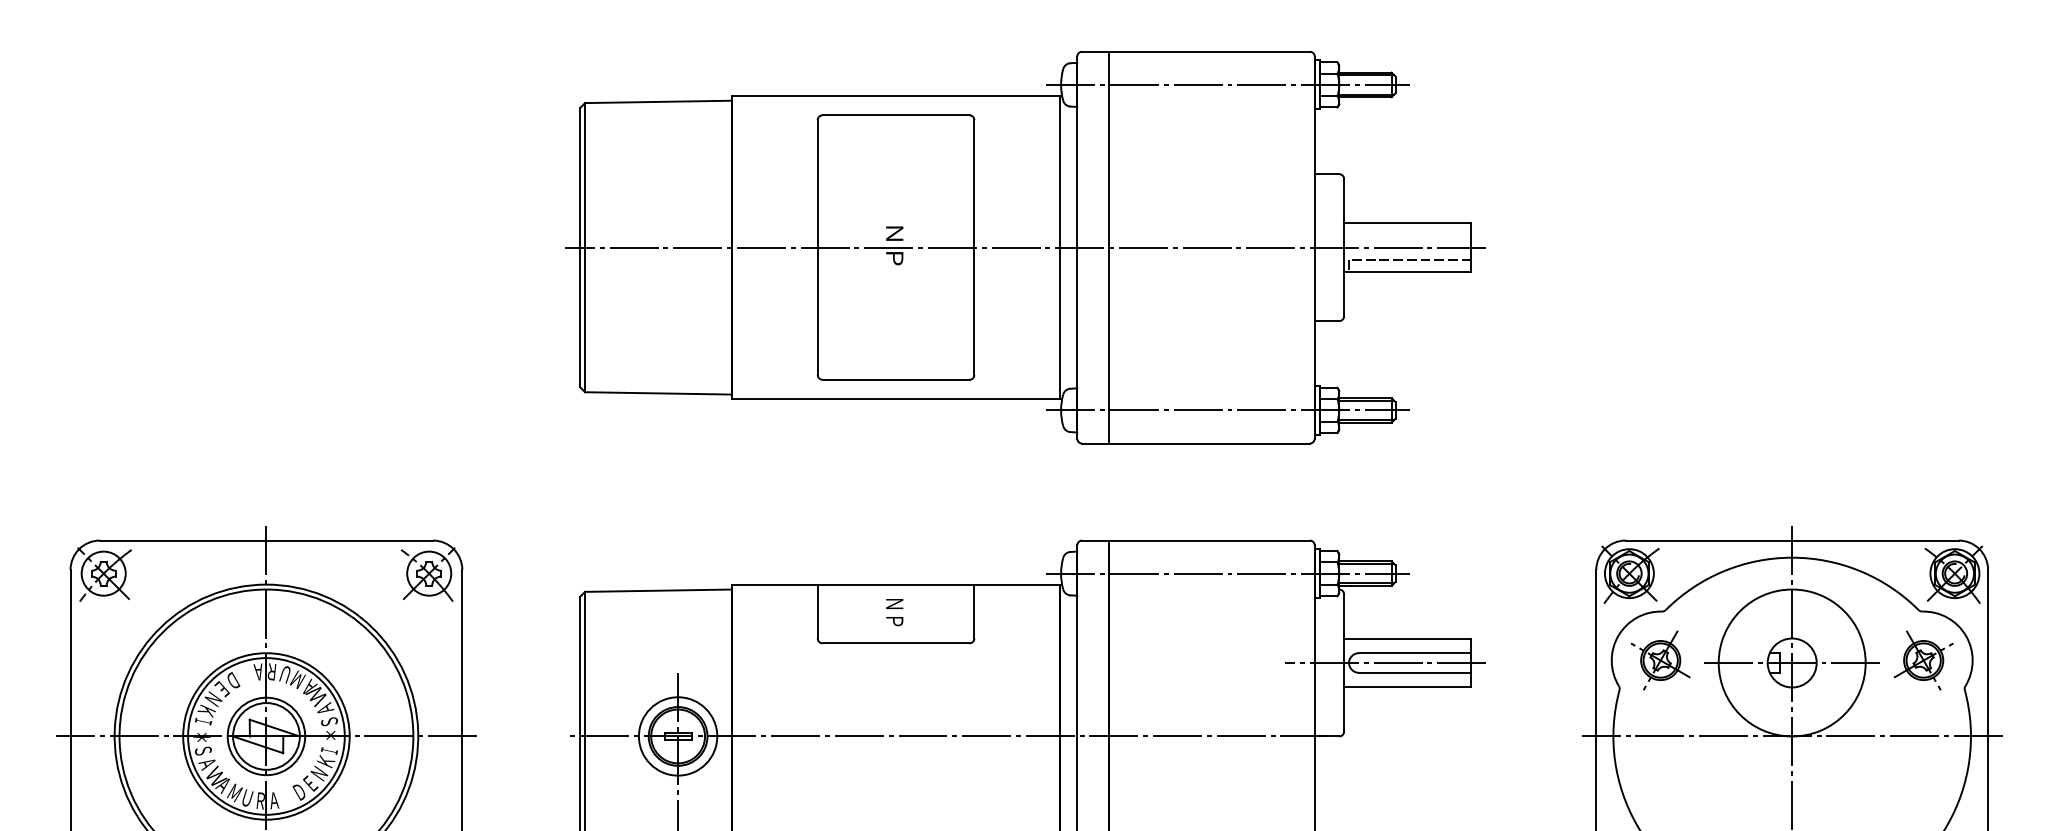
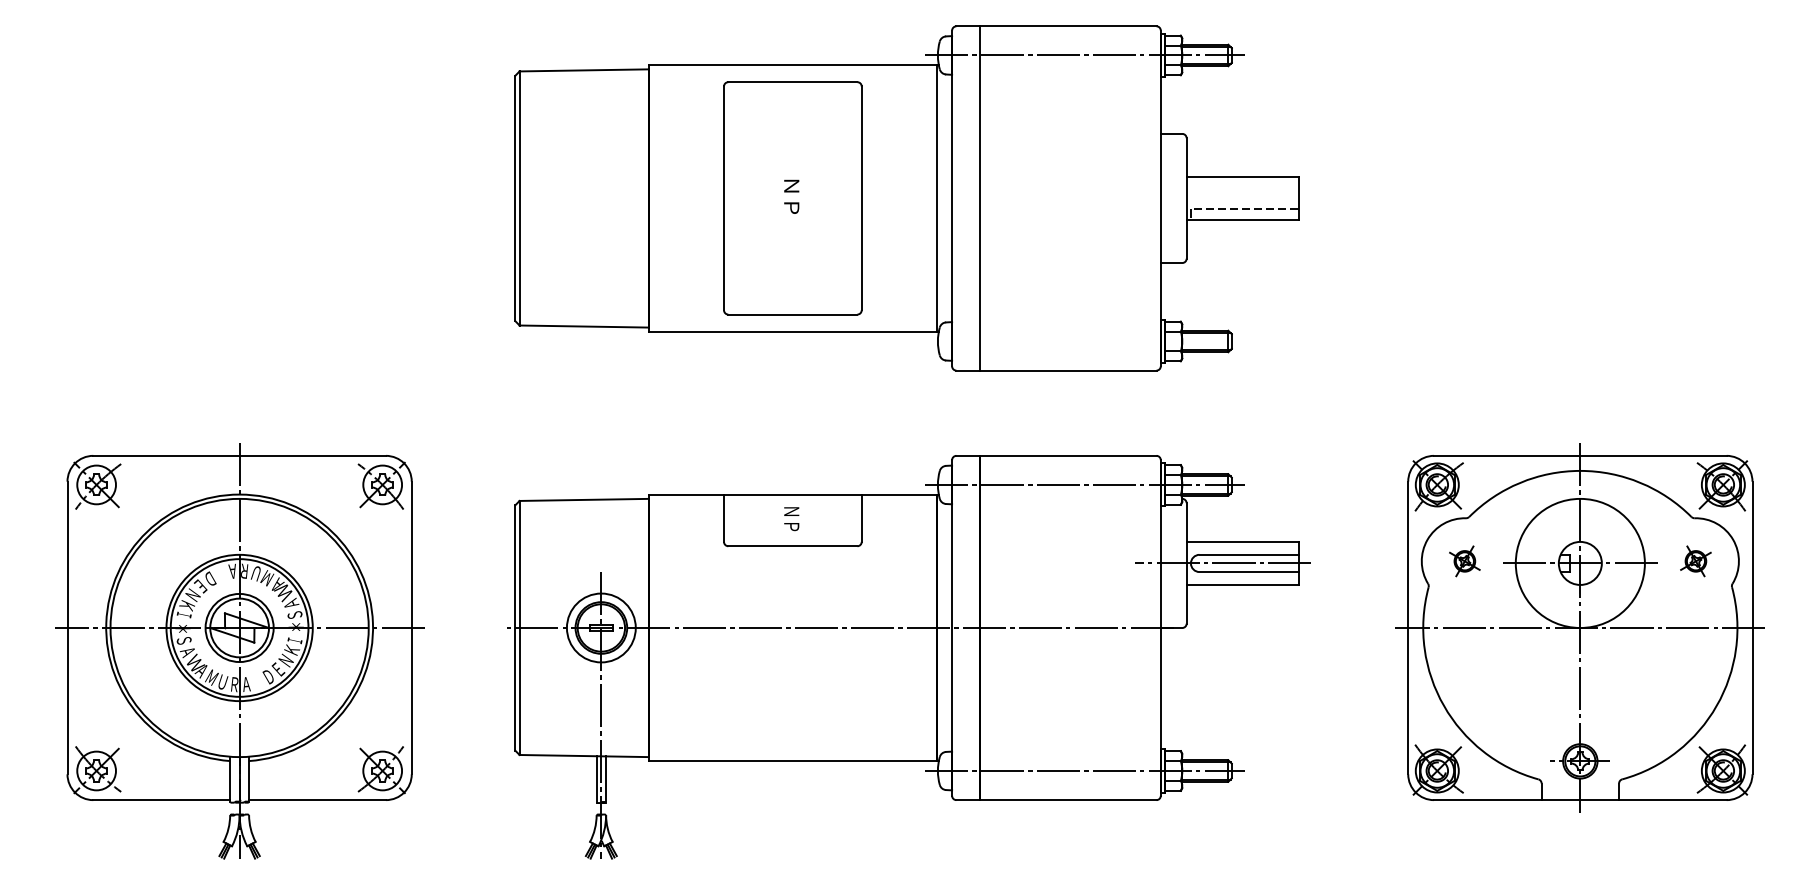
line: (1025, 247) -> (906, 198), removed
line: (1227, 410) -> (1084, 341), removed
part: (1660, 660) -> (1464, 561), size x0.6
part: (1923, 660) -> (1695, 561), size x0.6

